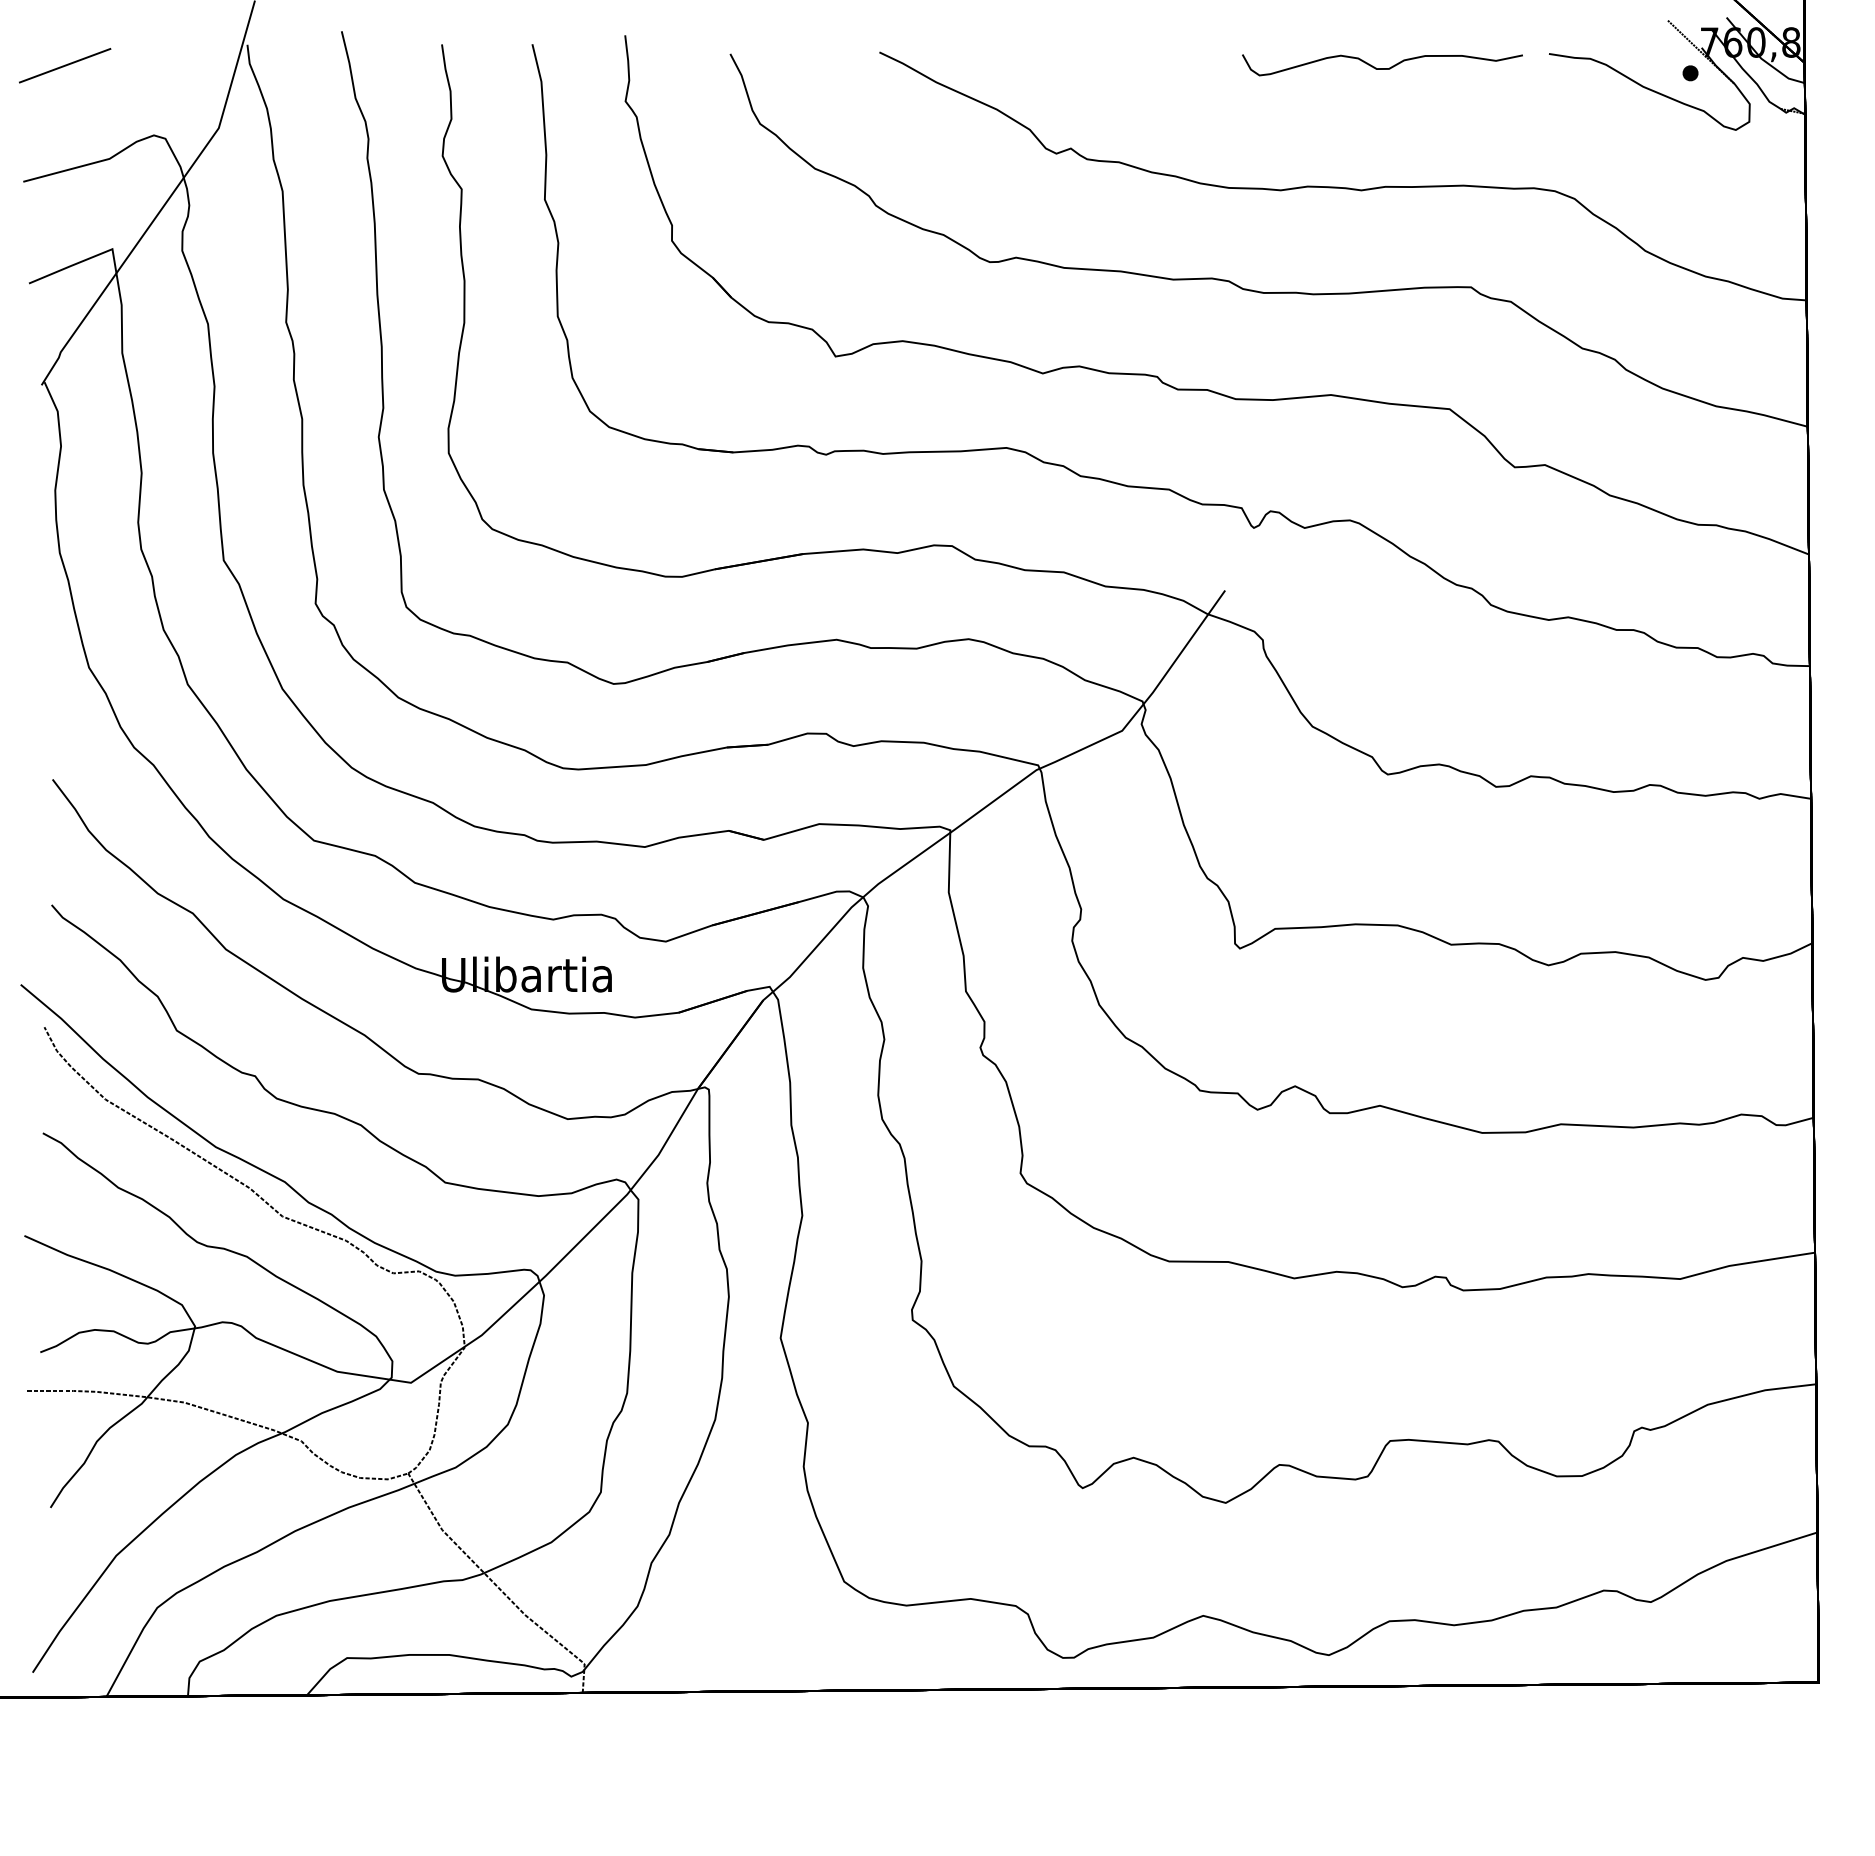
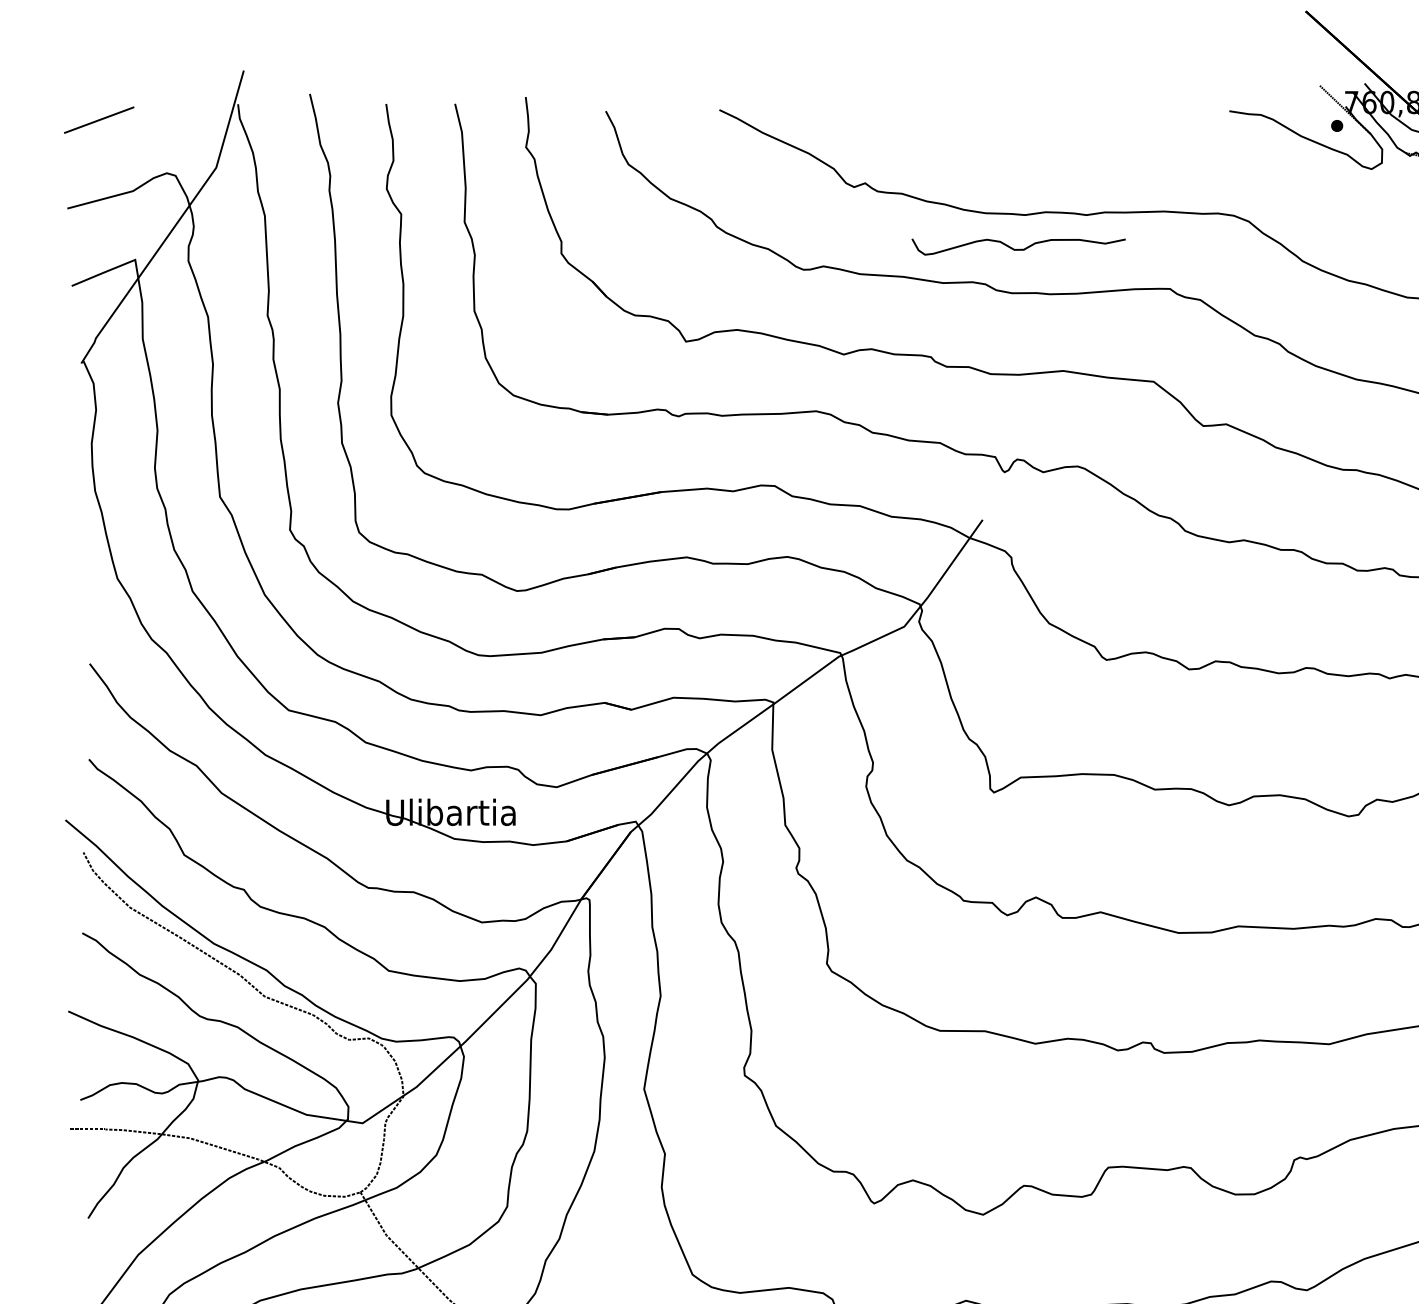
curve: (1382, 68) -> (1018, 249), moved

